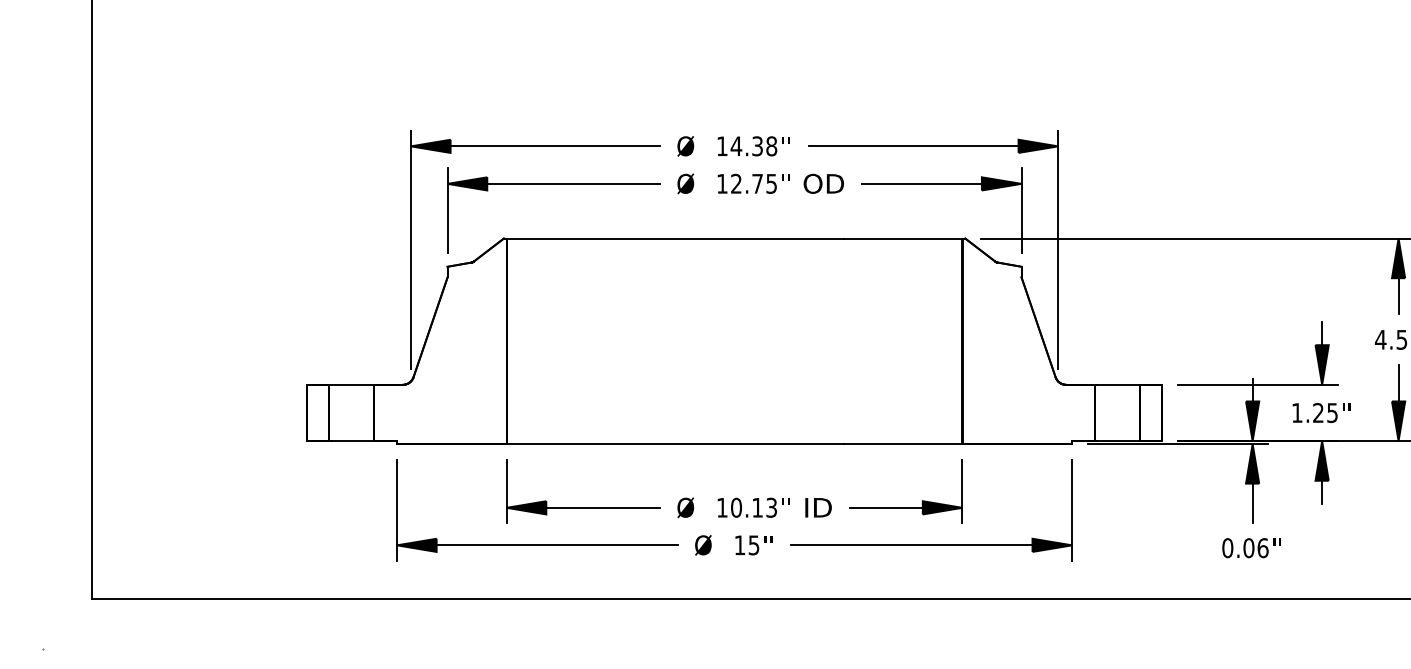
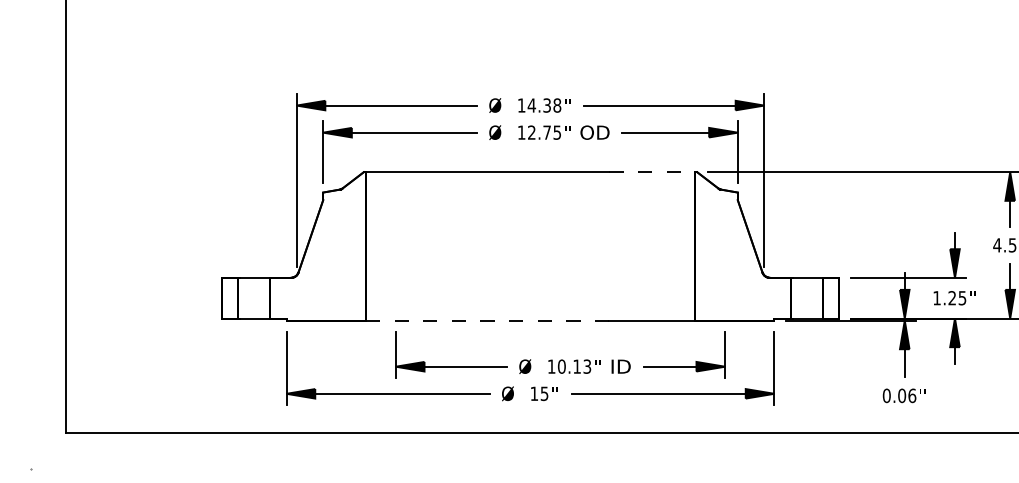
line: (903, 238) -> (652, 172), solid -> dashed
line: (675, 443) -> (487, 320), solid -> dashed
part: (734, 490) -> (560, 354), moved

